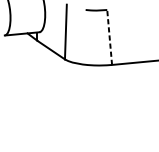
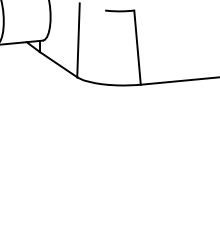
line: (109, 37) -> (137, 47), dashed -> solid

